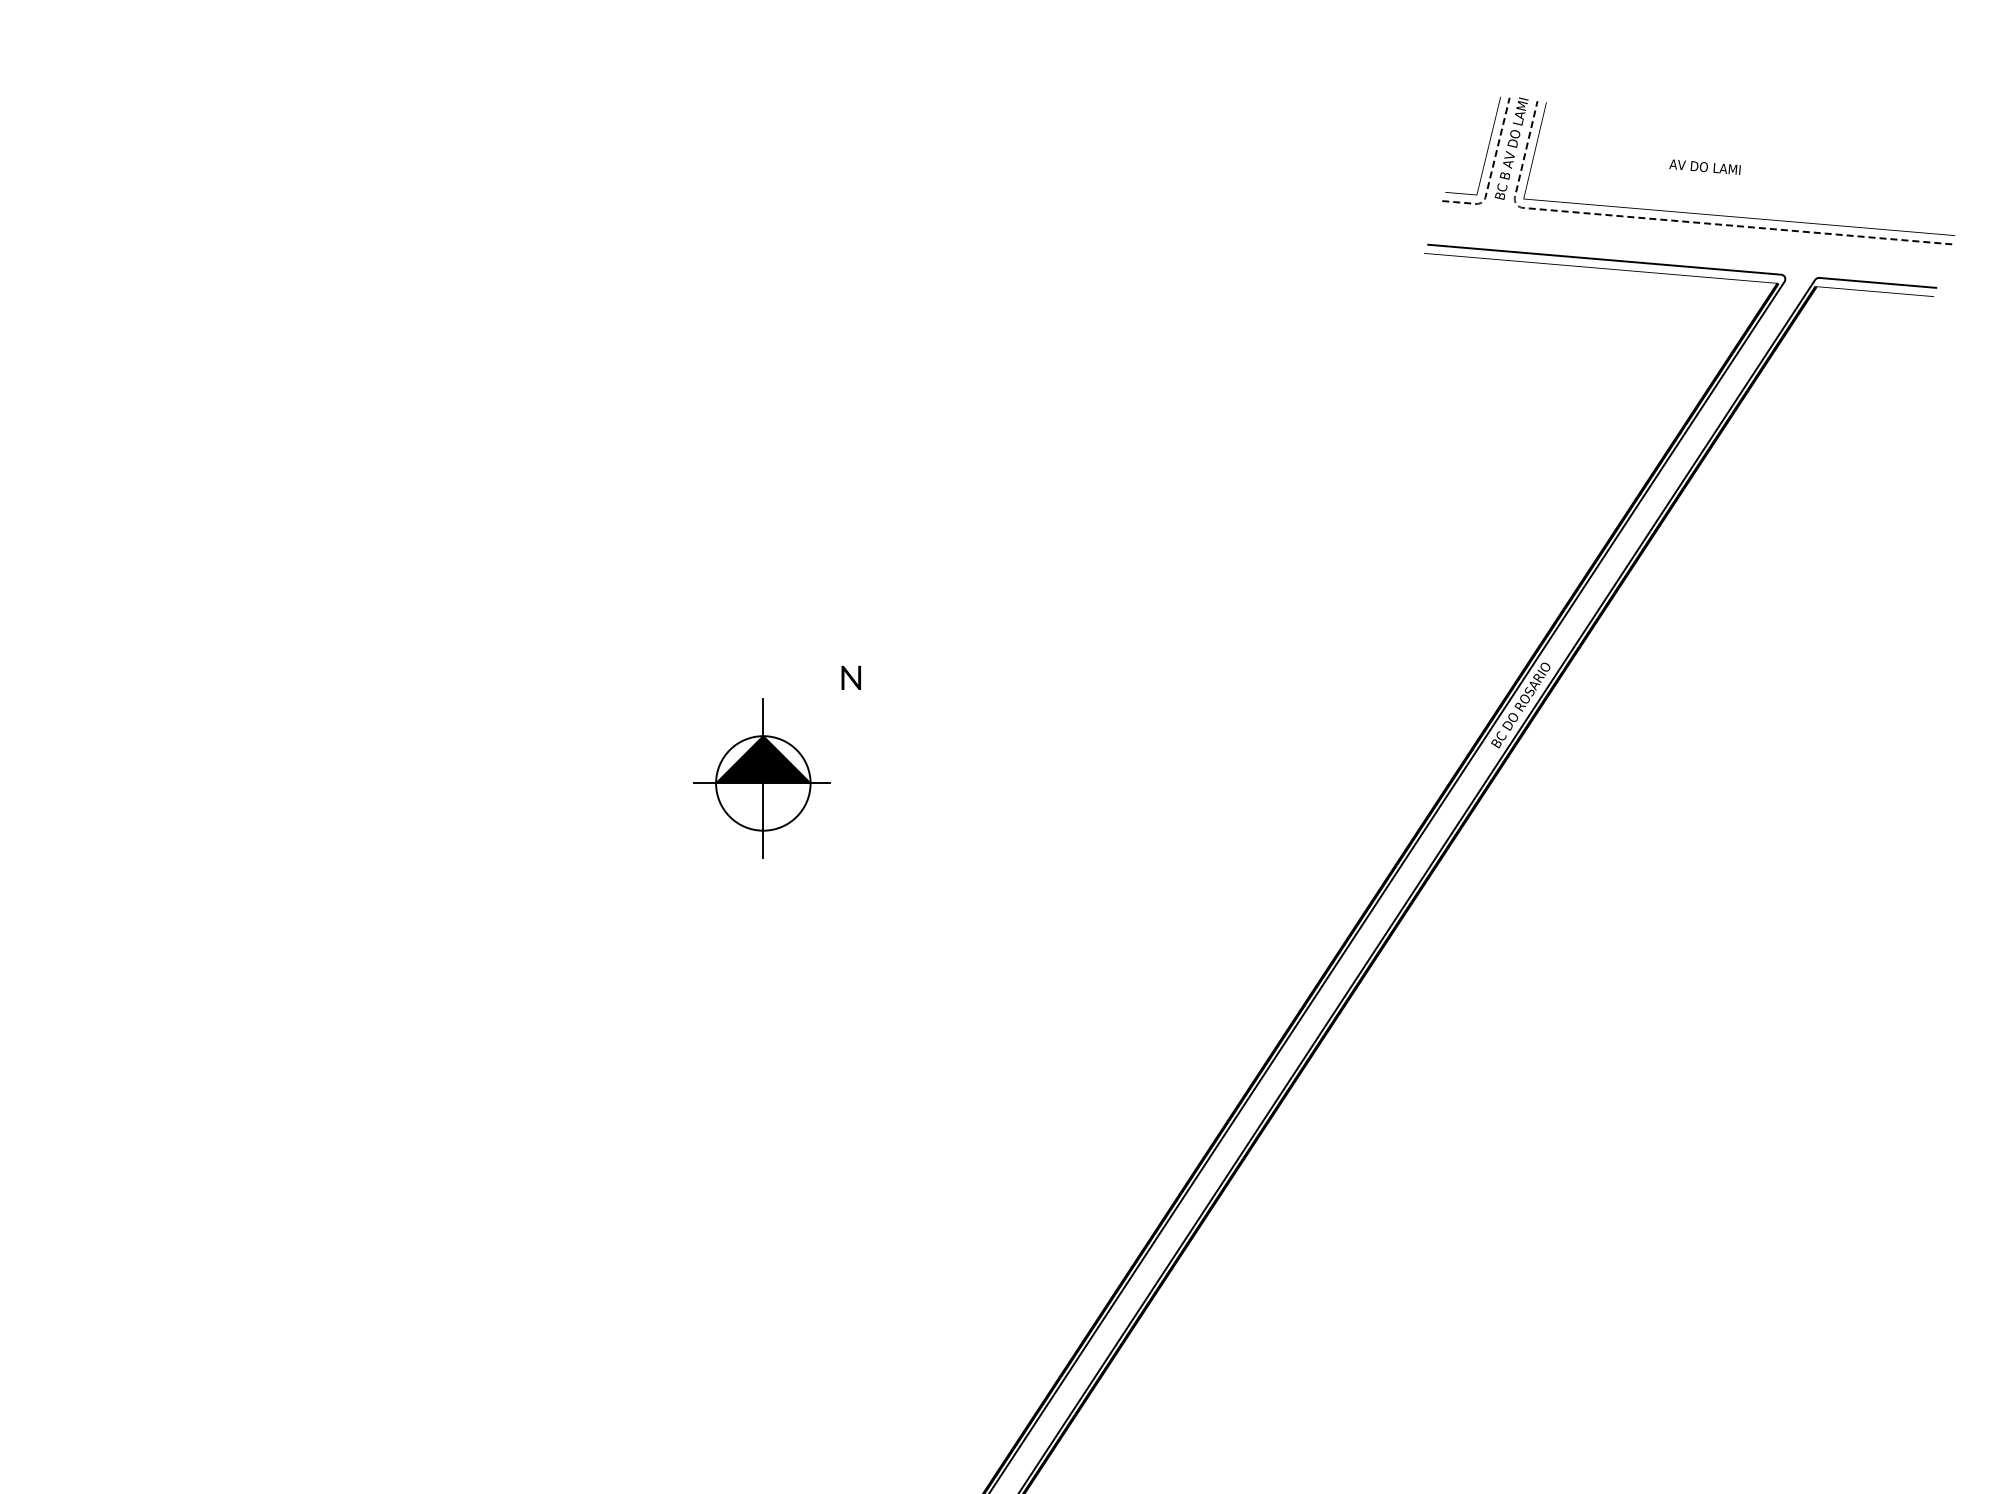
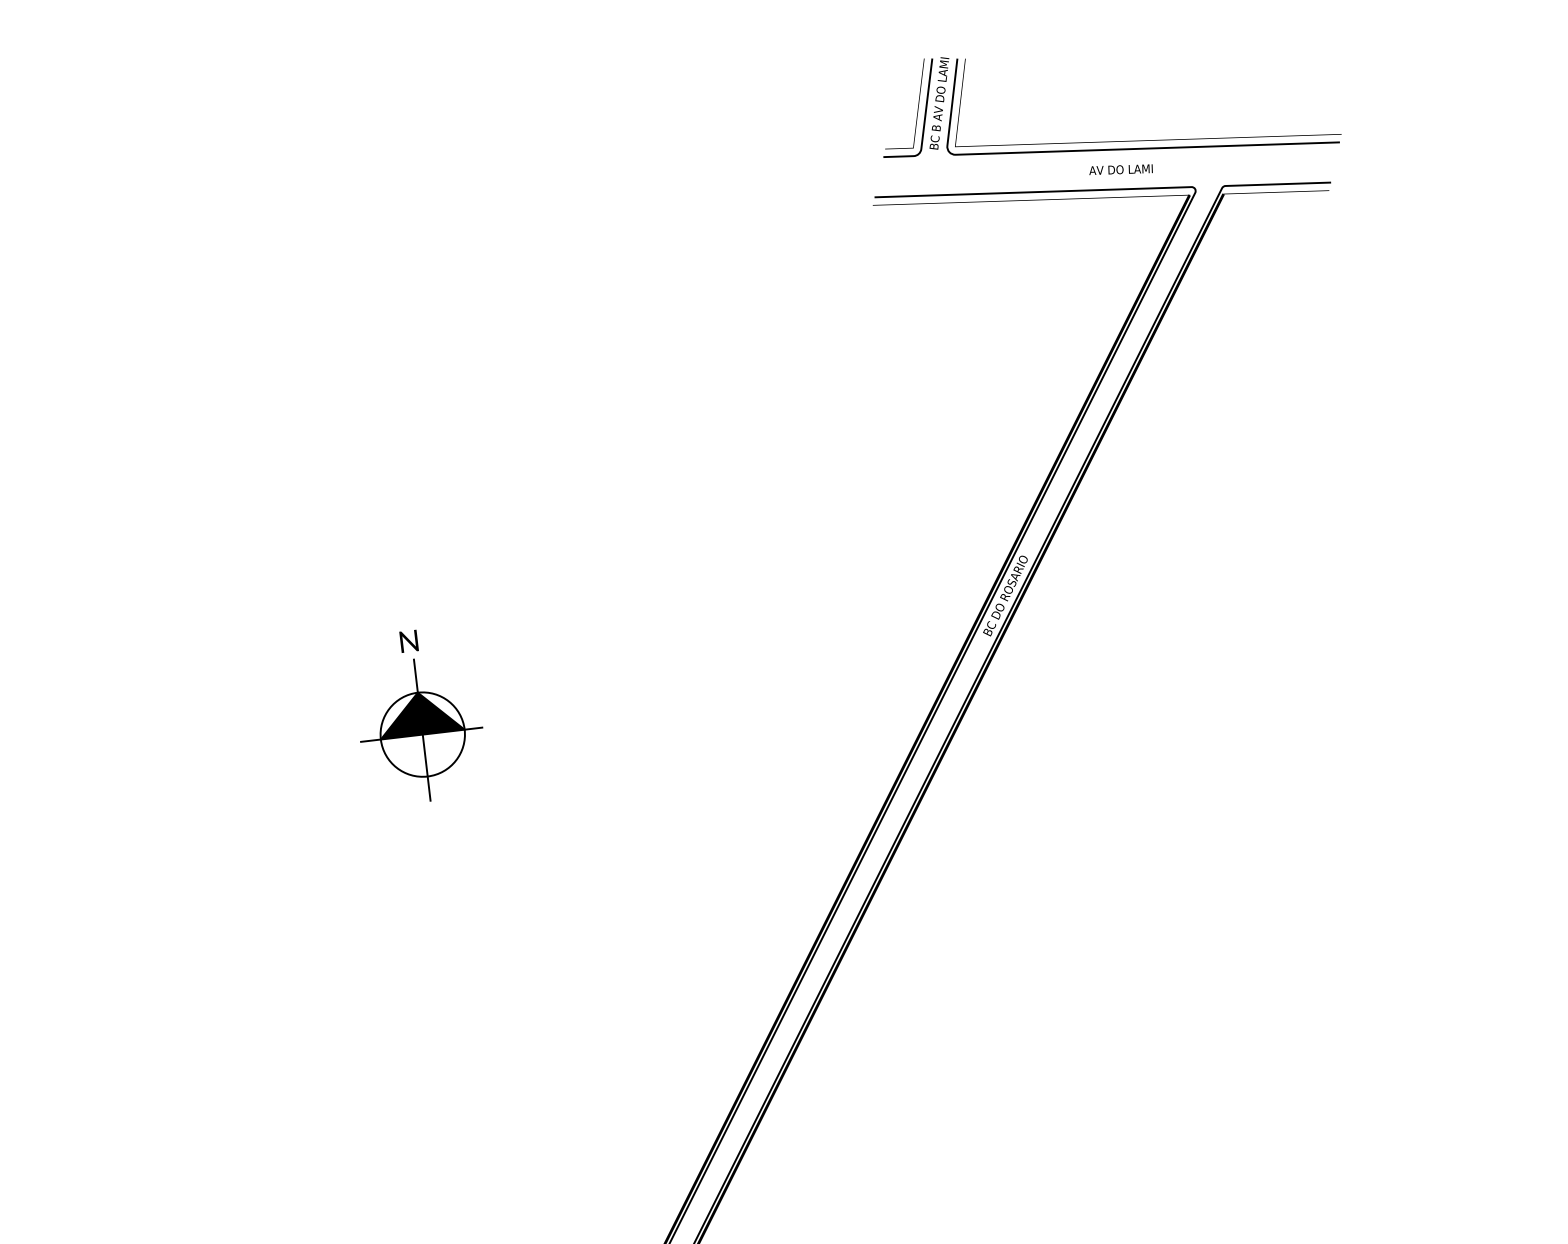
text: (1704, 166) -> (1120, 169), moved
line: (1491, 173) -> (924, 127), dashed -> solid
line: (1675, 220) -> (1092, 150), dashed -> solid
part: (761, 778) -> (420, 730), moved

